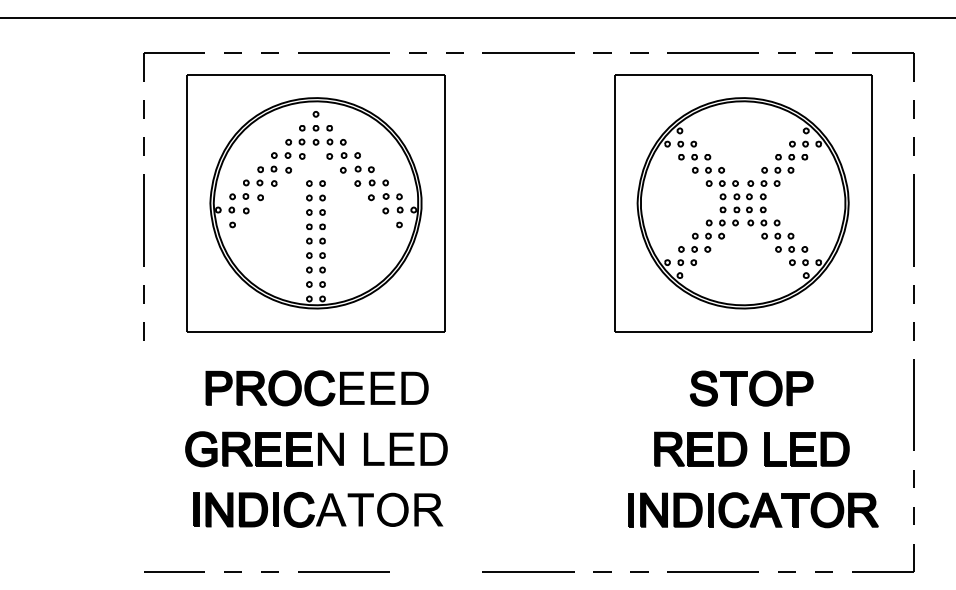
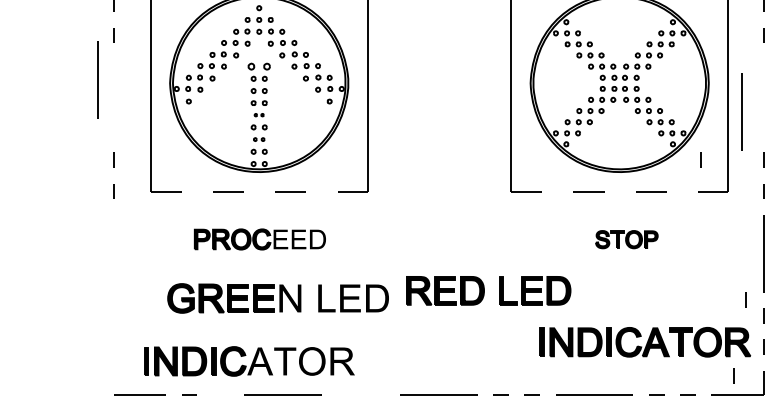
part: (315, 183) -> (258, 66), size x1.4
line: (143, 220) -> (97, 80), moved
line: (913, 220) -> (741, 112), moved
part: (315, 240) -> (258, 114), size x0.6
part: (315, 269) -> (258, 139), size x0.7
line: (838, 294) -> (700, 160), added
line: (315, 331) -> (258, 191), solid -> dashed
line: (743, 331) -> (619, 191), solid -> dashed
part: (316, 388) -> (259, 239), size x0.7
part: (751, 388) -> (626, 239), size x0.6
part: (751, 448) -> (488, 290), moved
part: (316, 449) -> (278, 298), moved
line: (892, 459) -> (745, 299), added
part: (318, 509) -> (249, 361), moved
part: (753, 510) -> (645, 342), moved
line: (877, 549) -> (733, 375), added
line: (269, 571) -> (219, 394), removed

